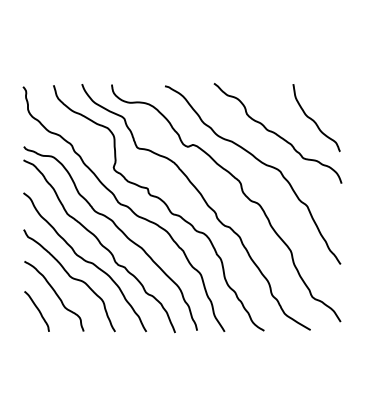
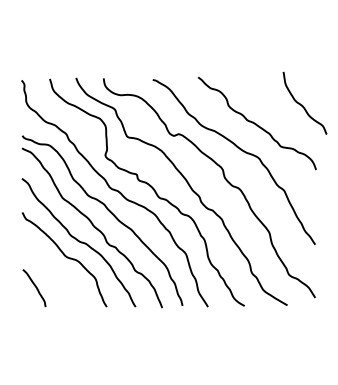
curve: (313, 119) -> (302, 104), moved
curve: (55, 294) -> (51, 272), removed

